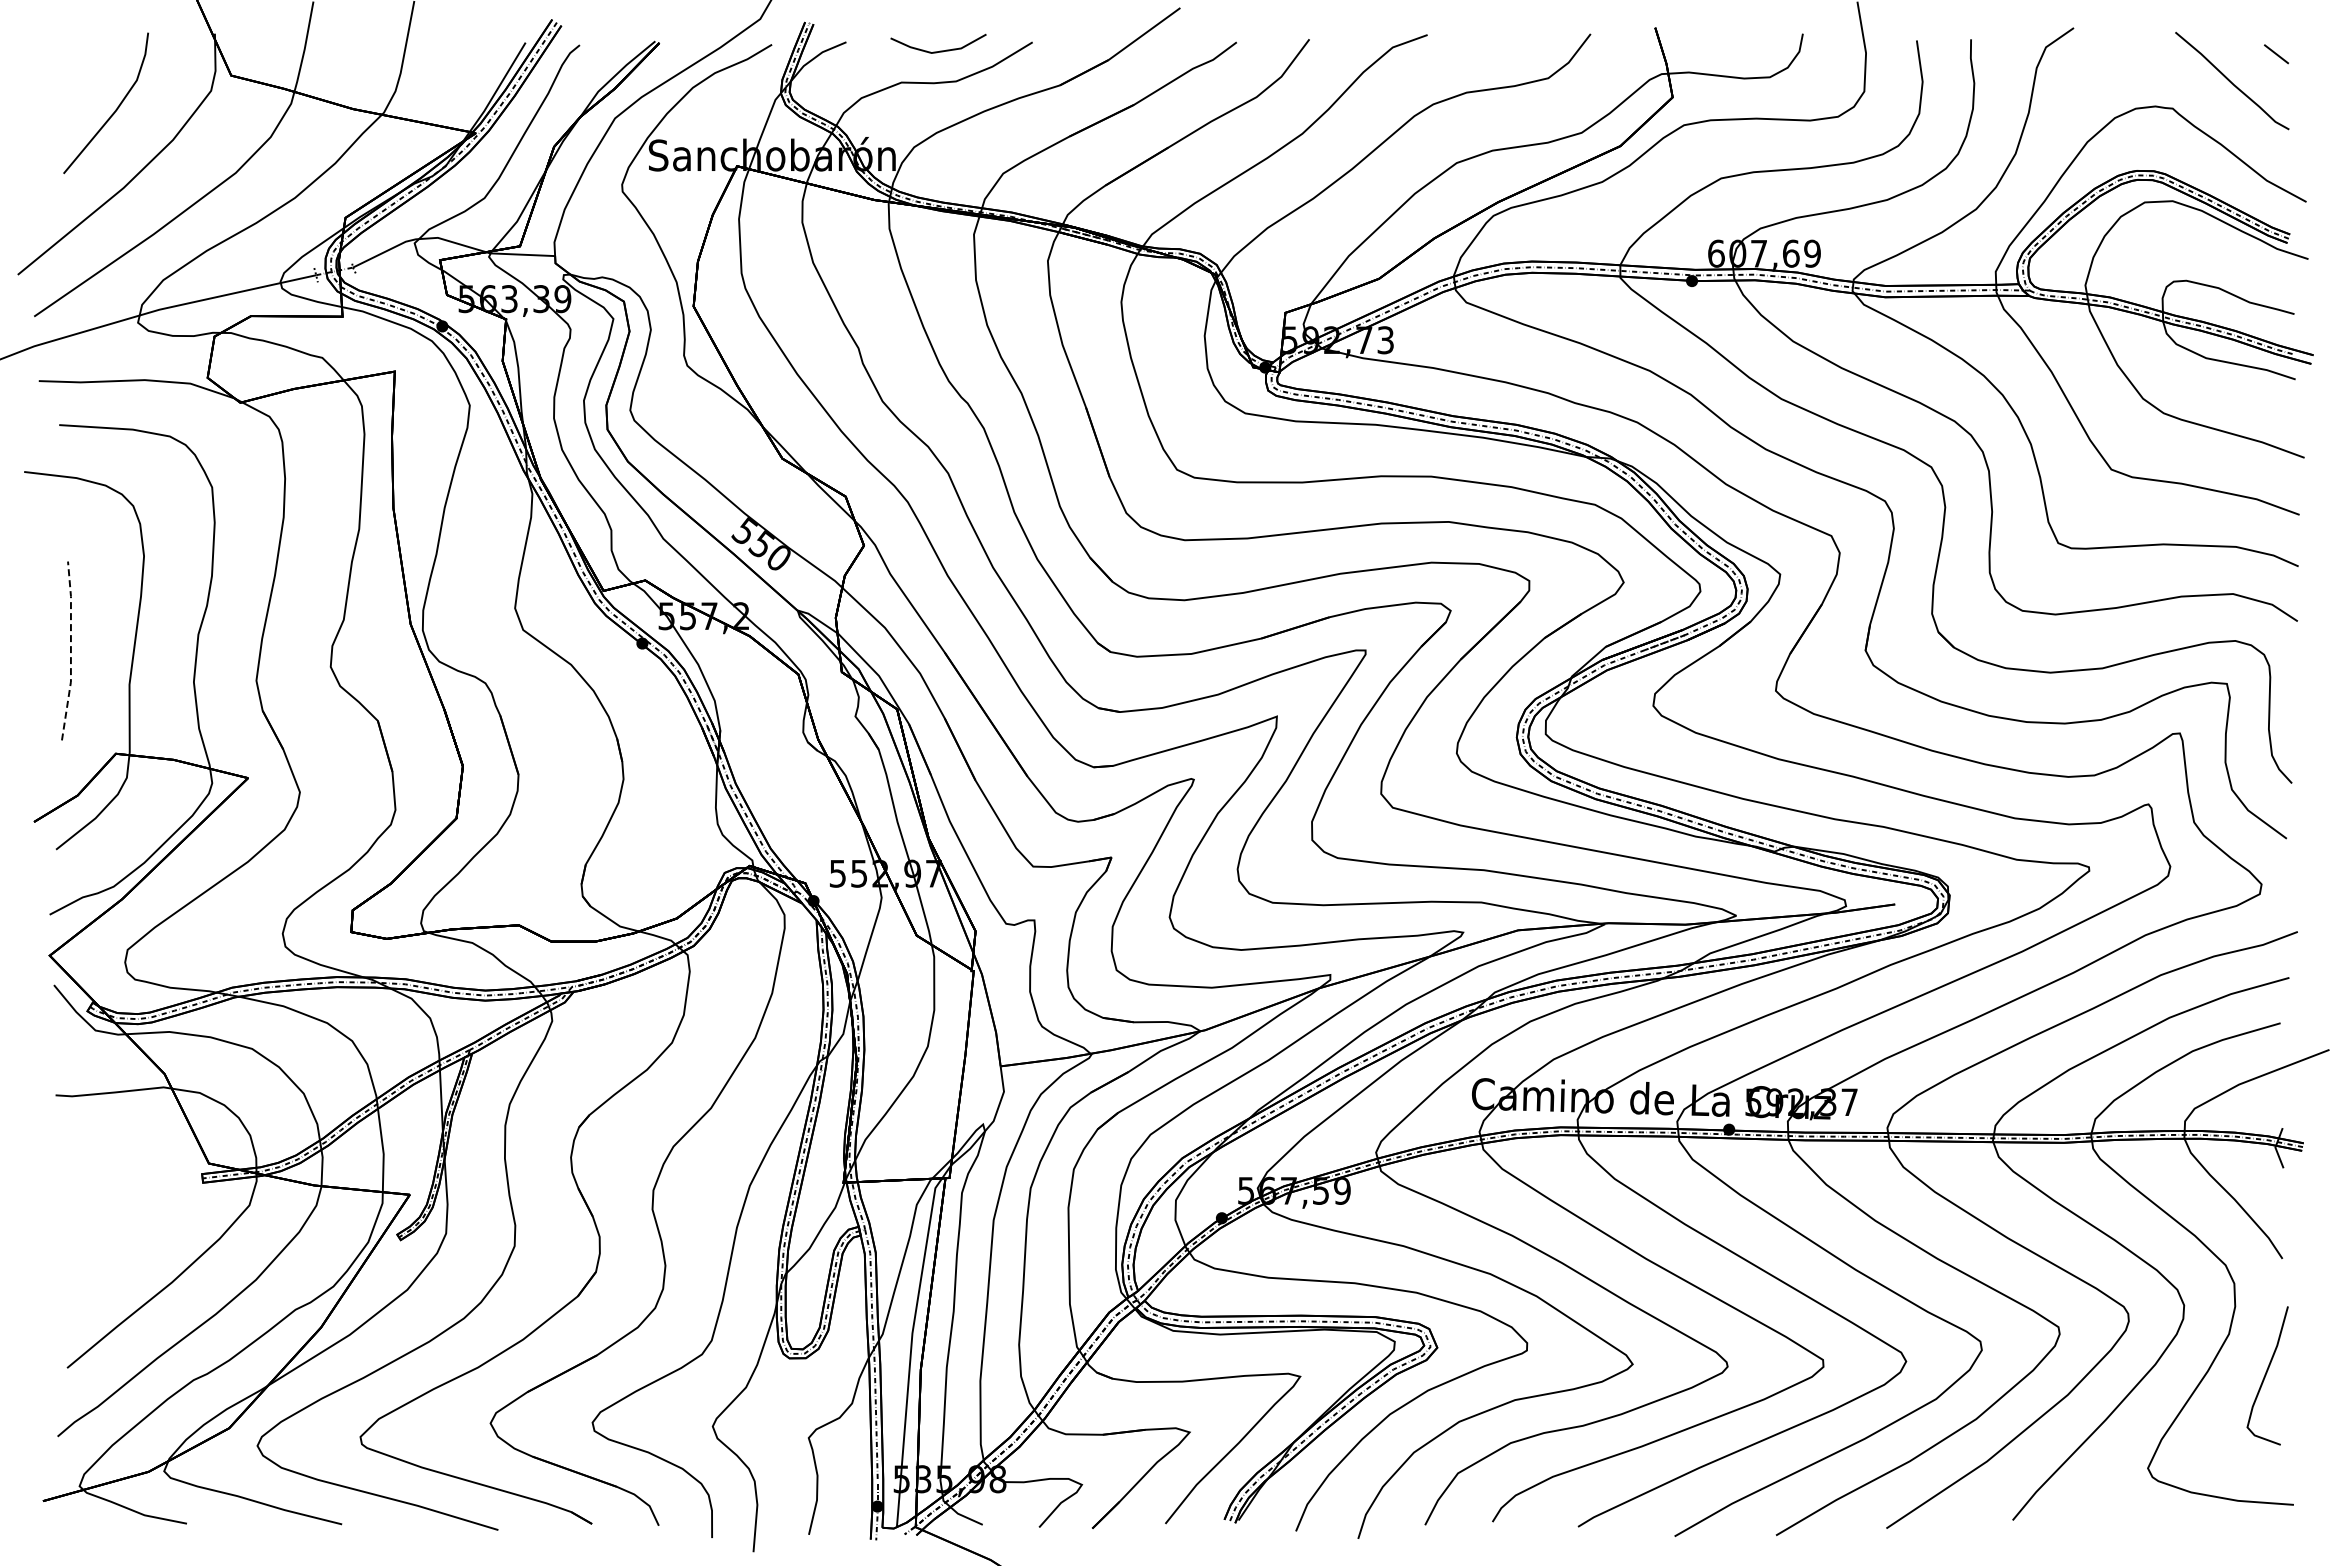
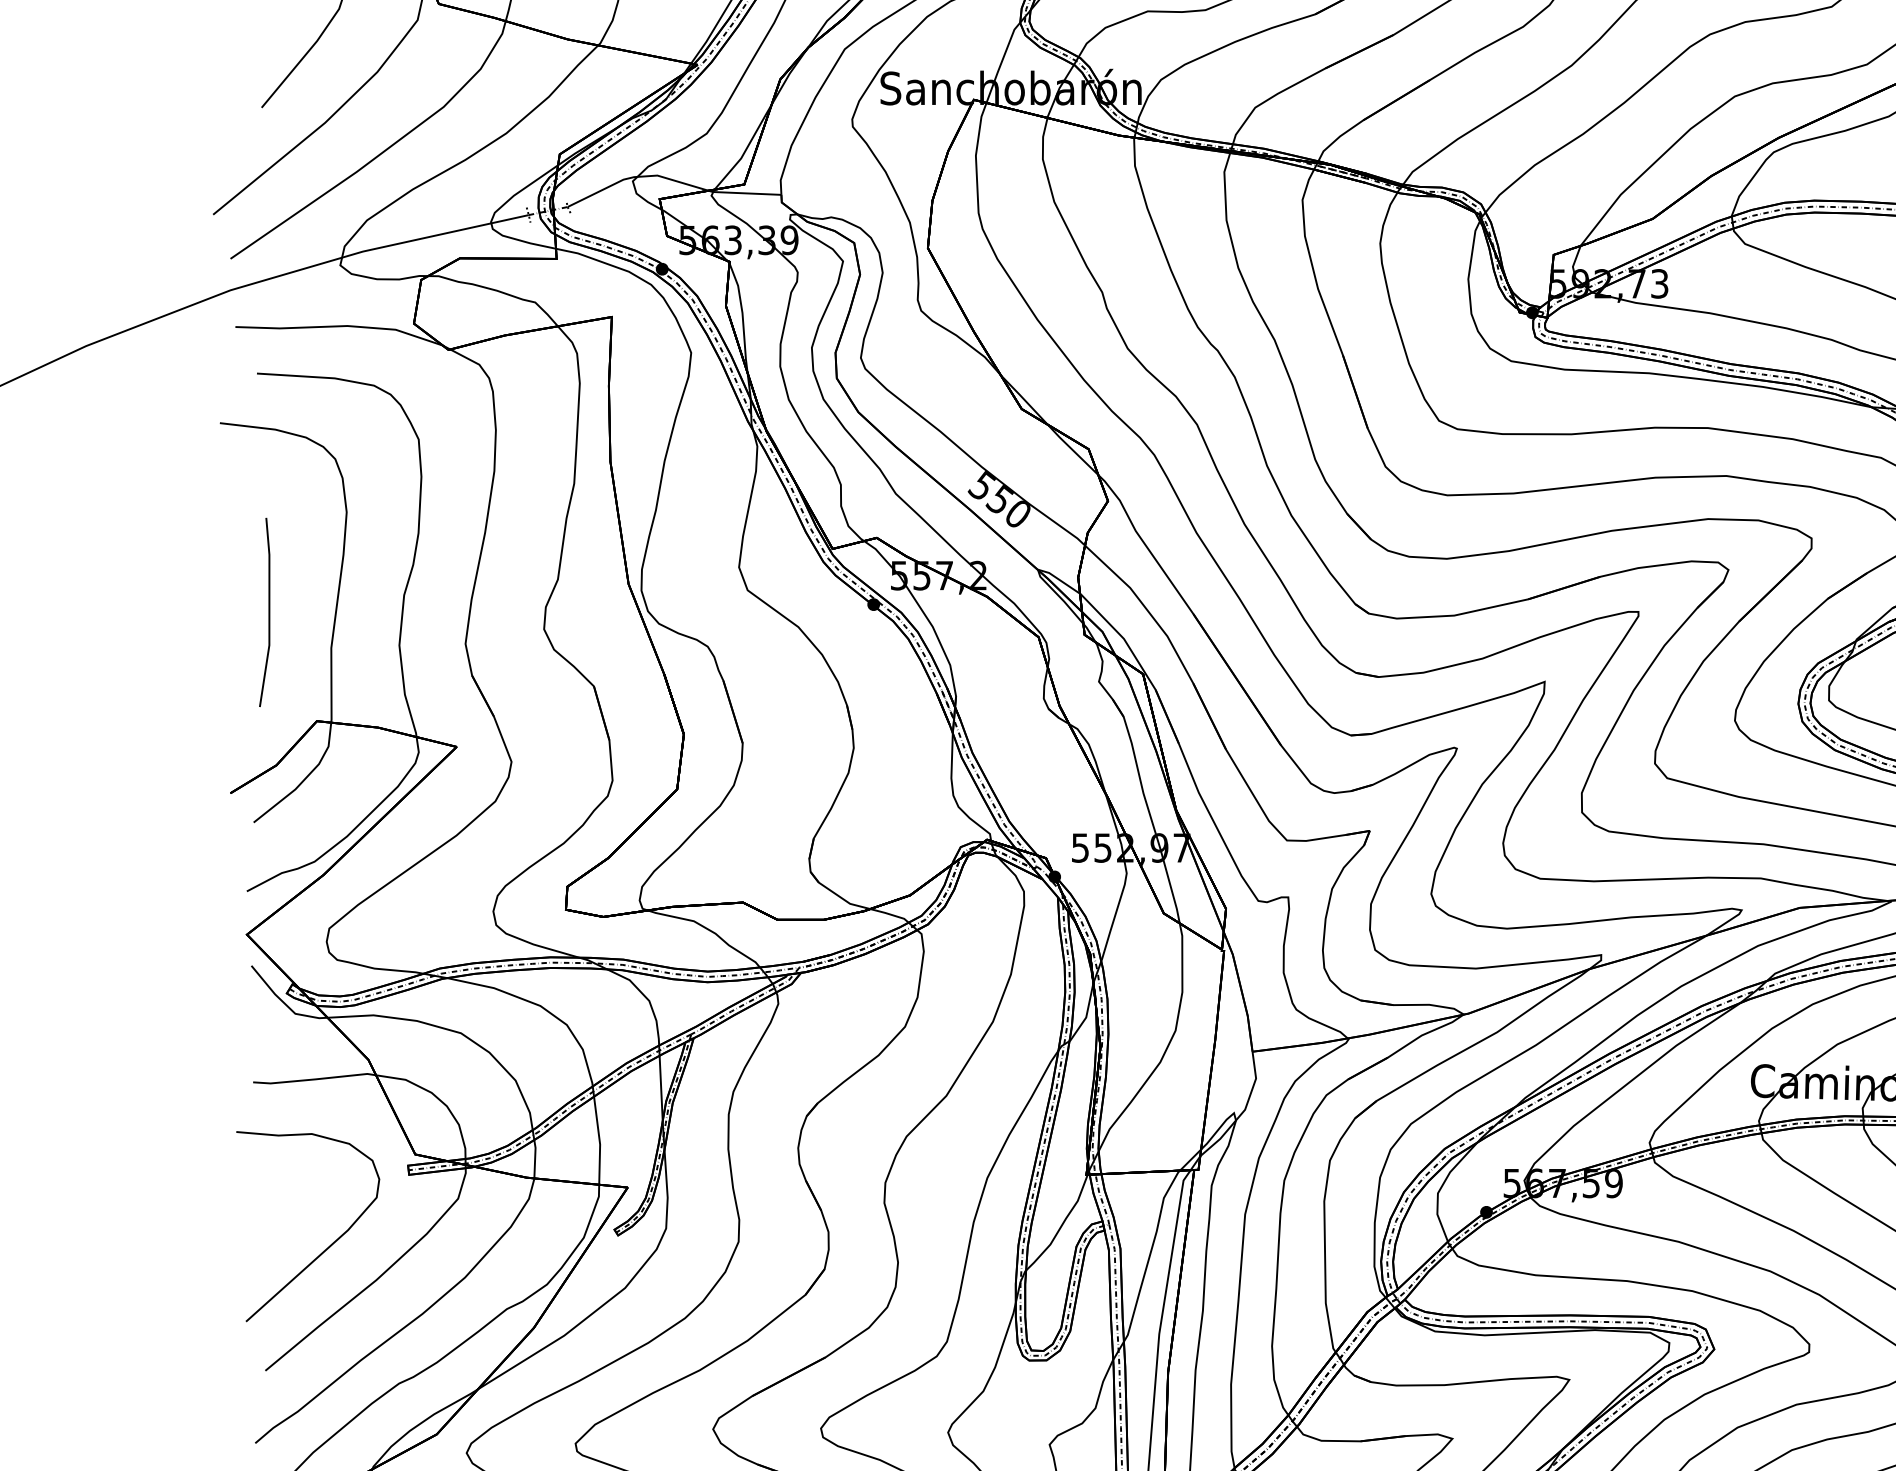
line: (70, 651) -> (268, 613), dashed -> solid
curve: (126, 1250) -> (328, 1246), added

